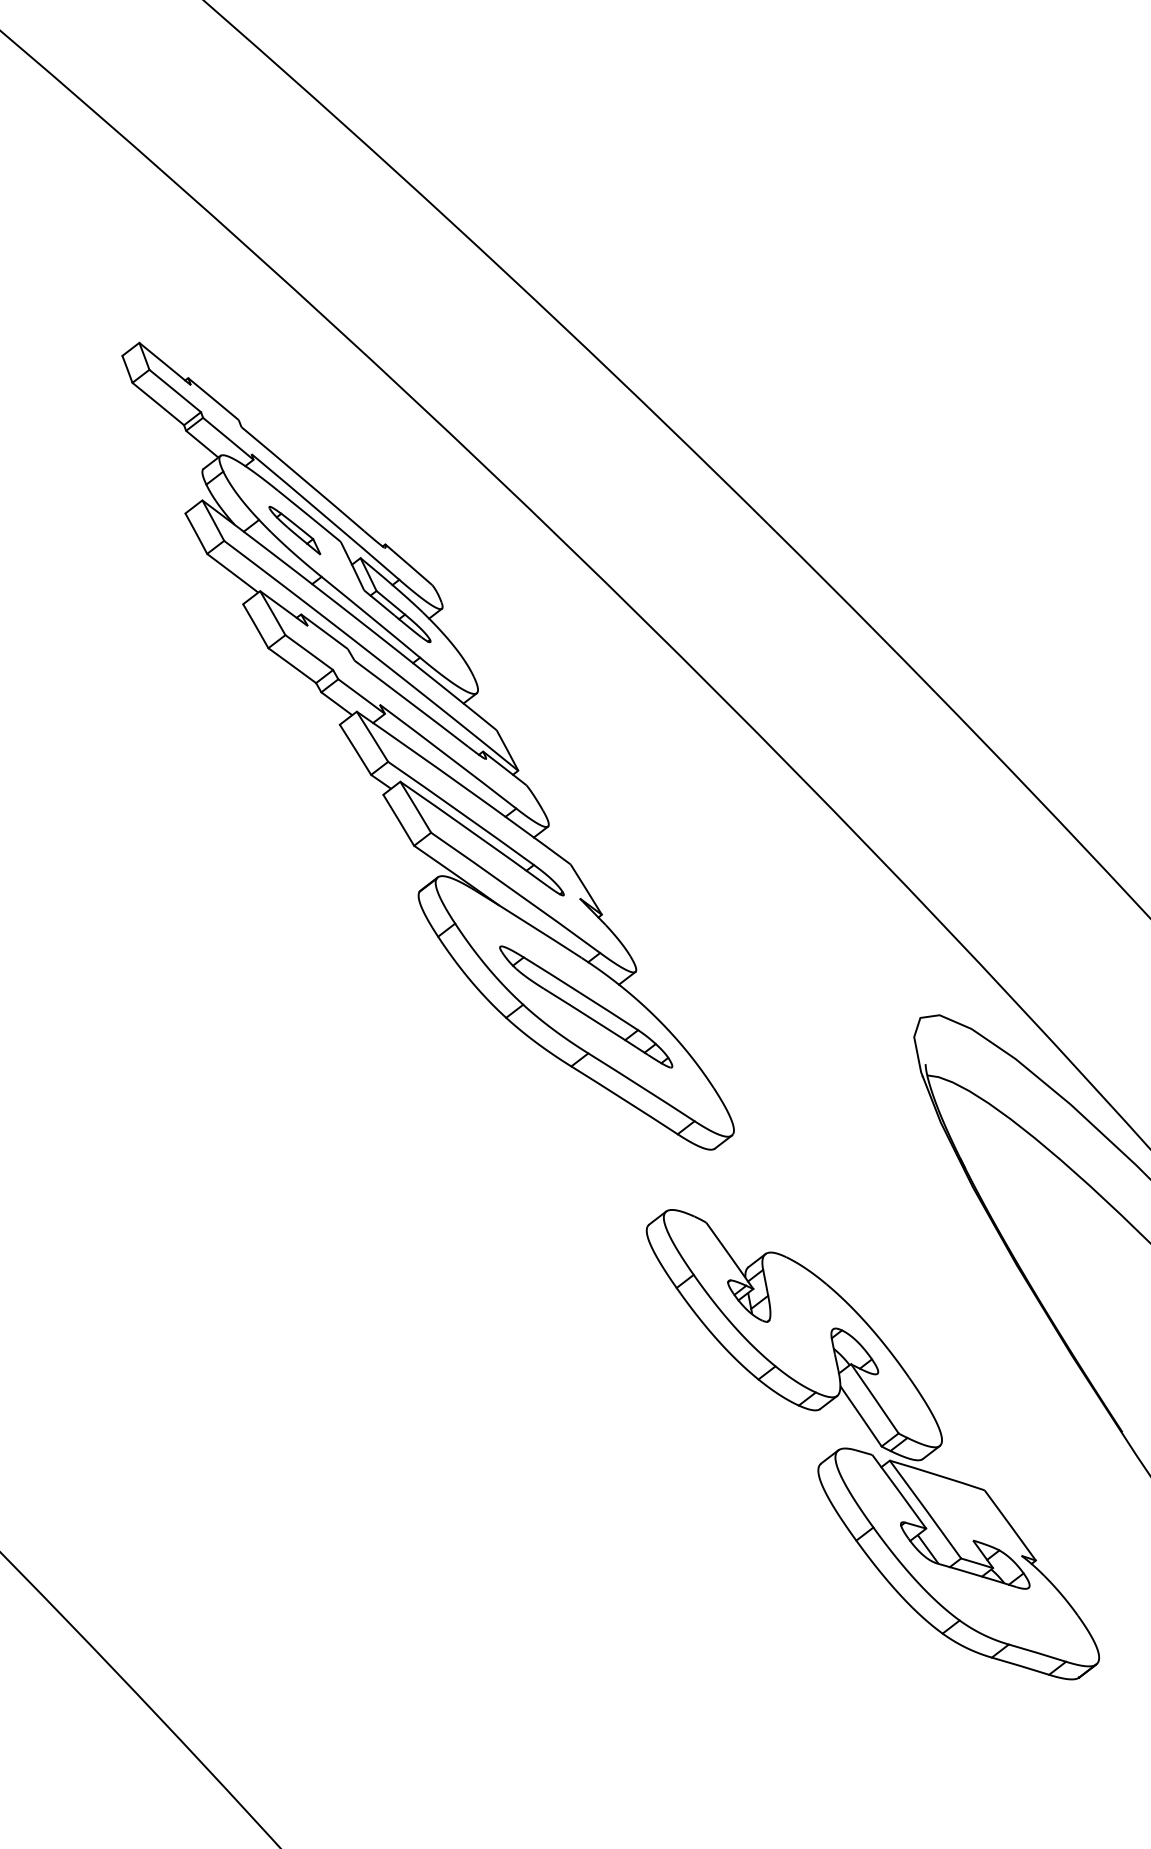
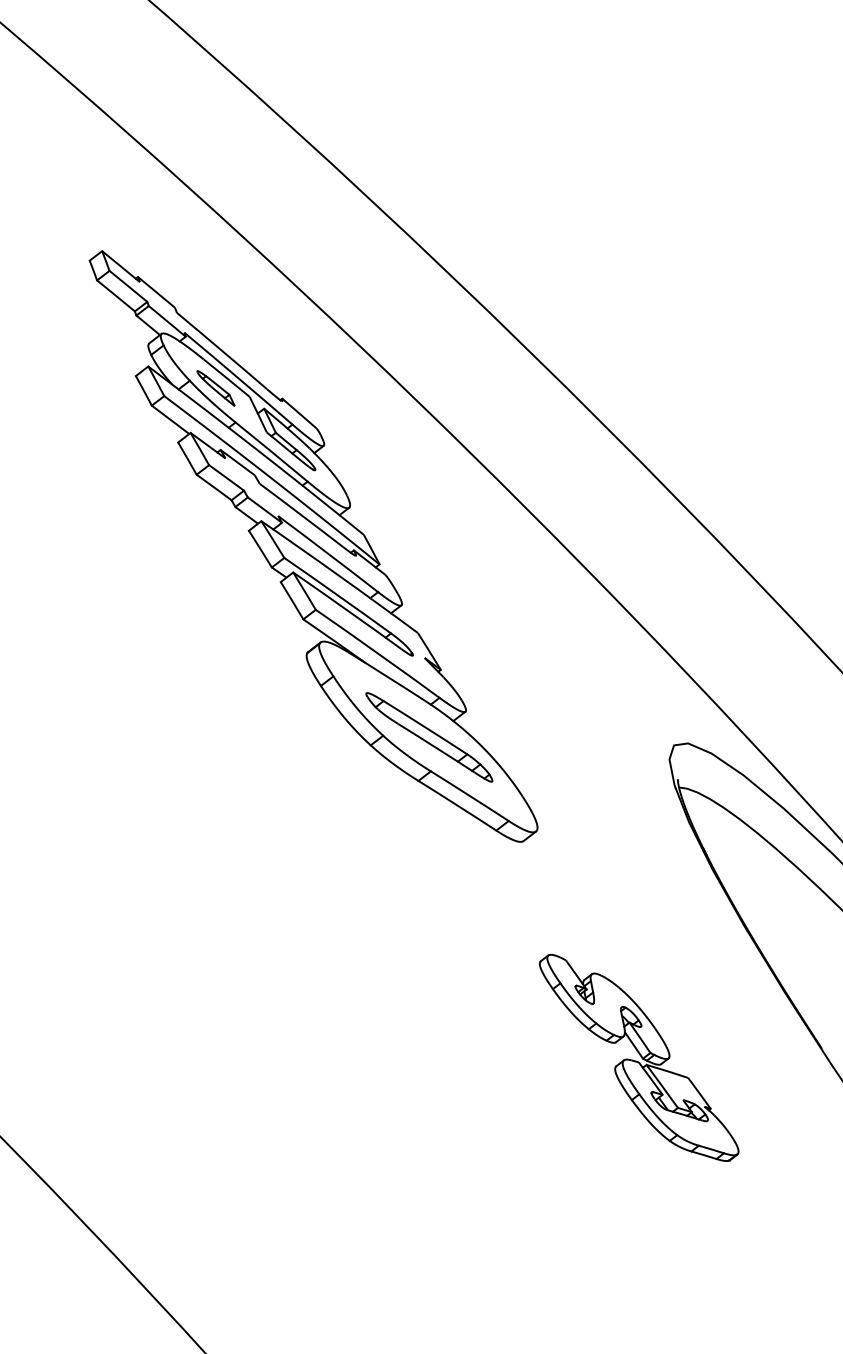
part: (871, 1444) -> (638, 1057), size x0.6

